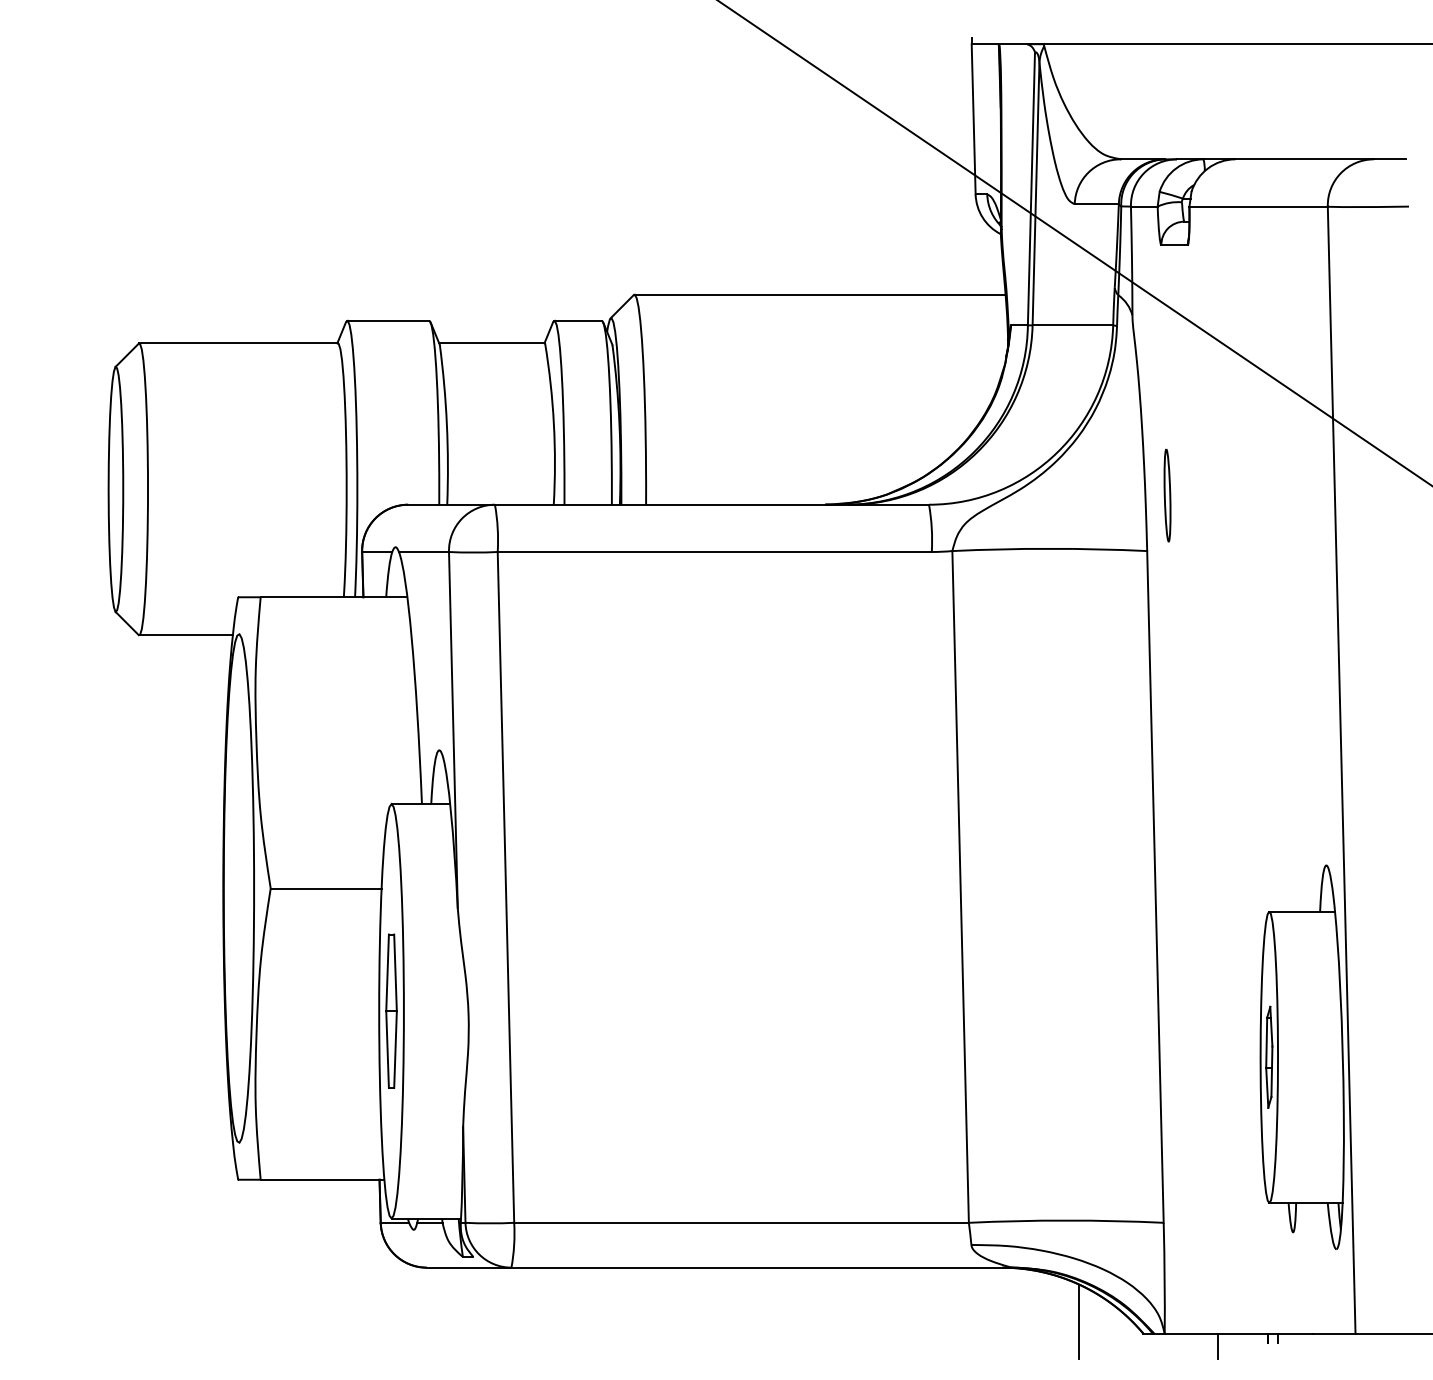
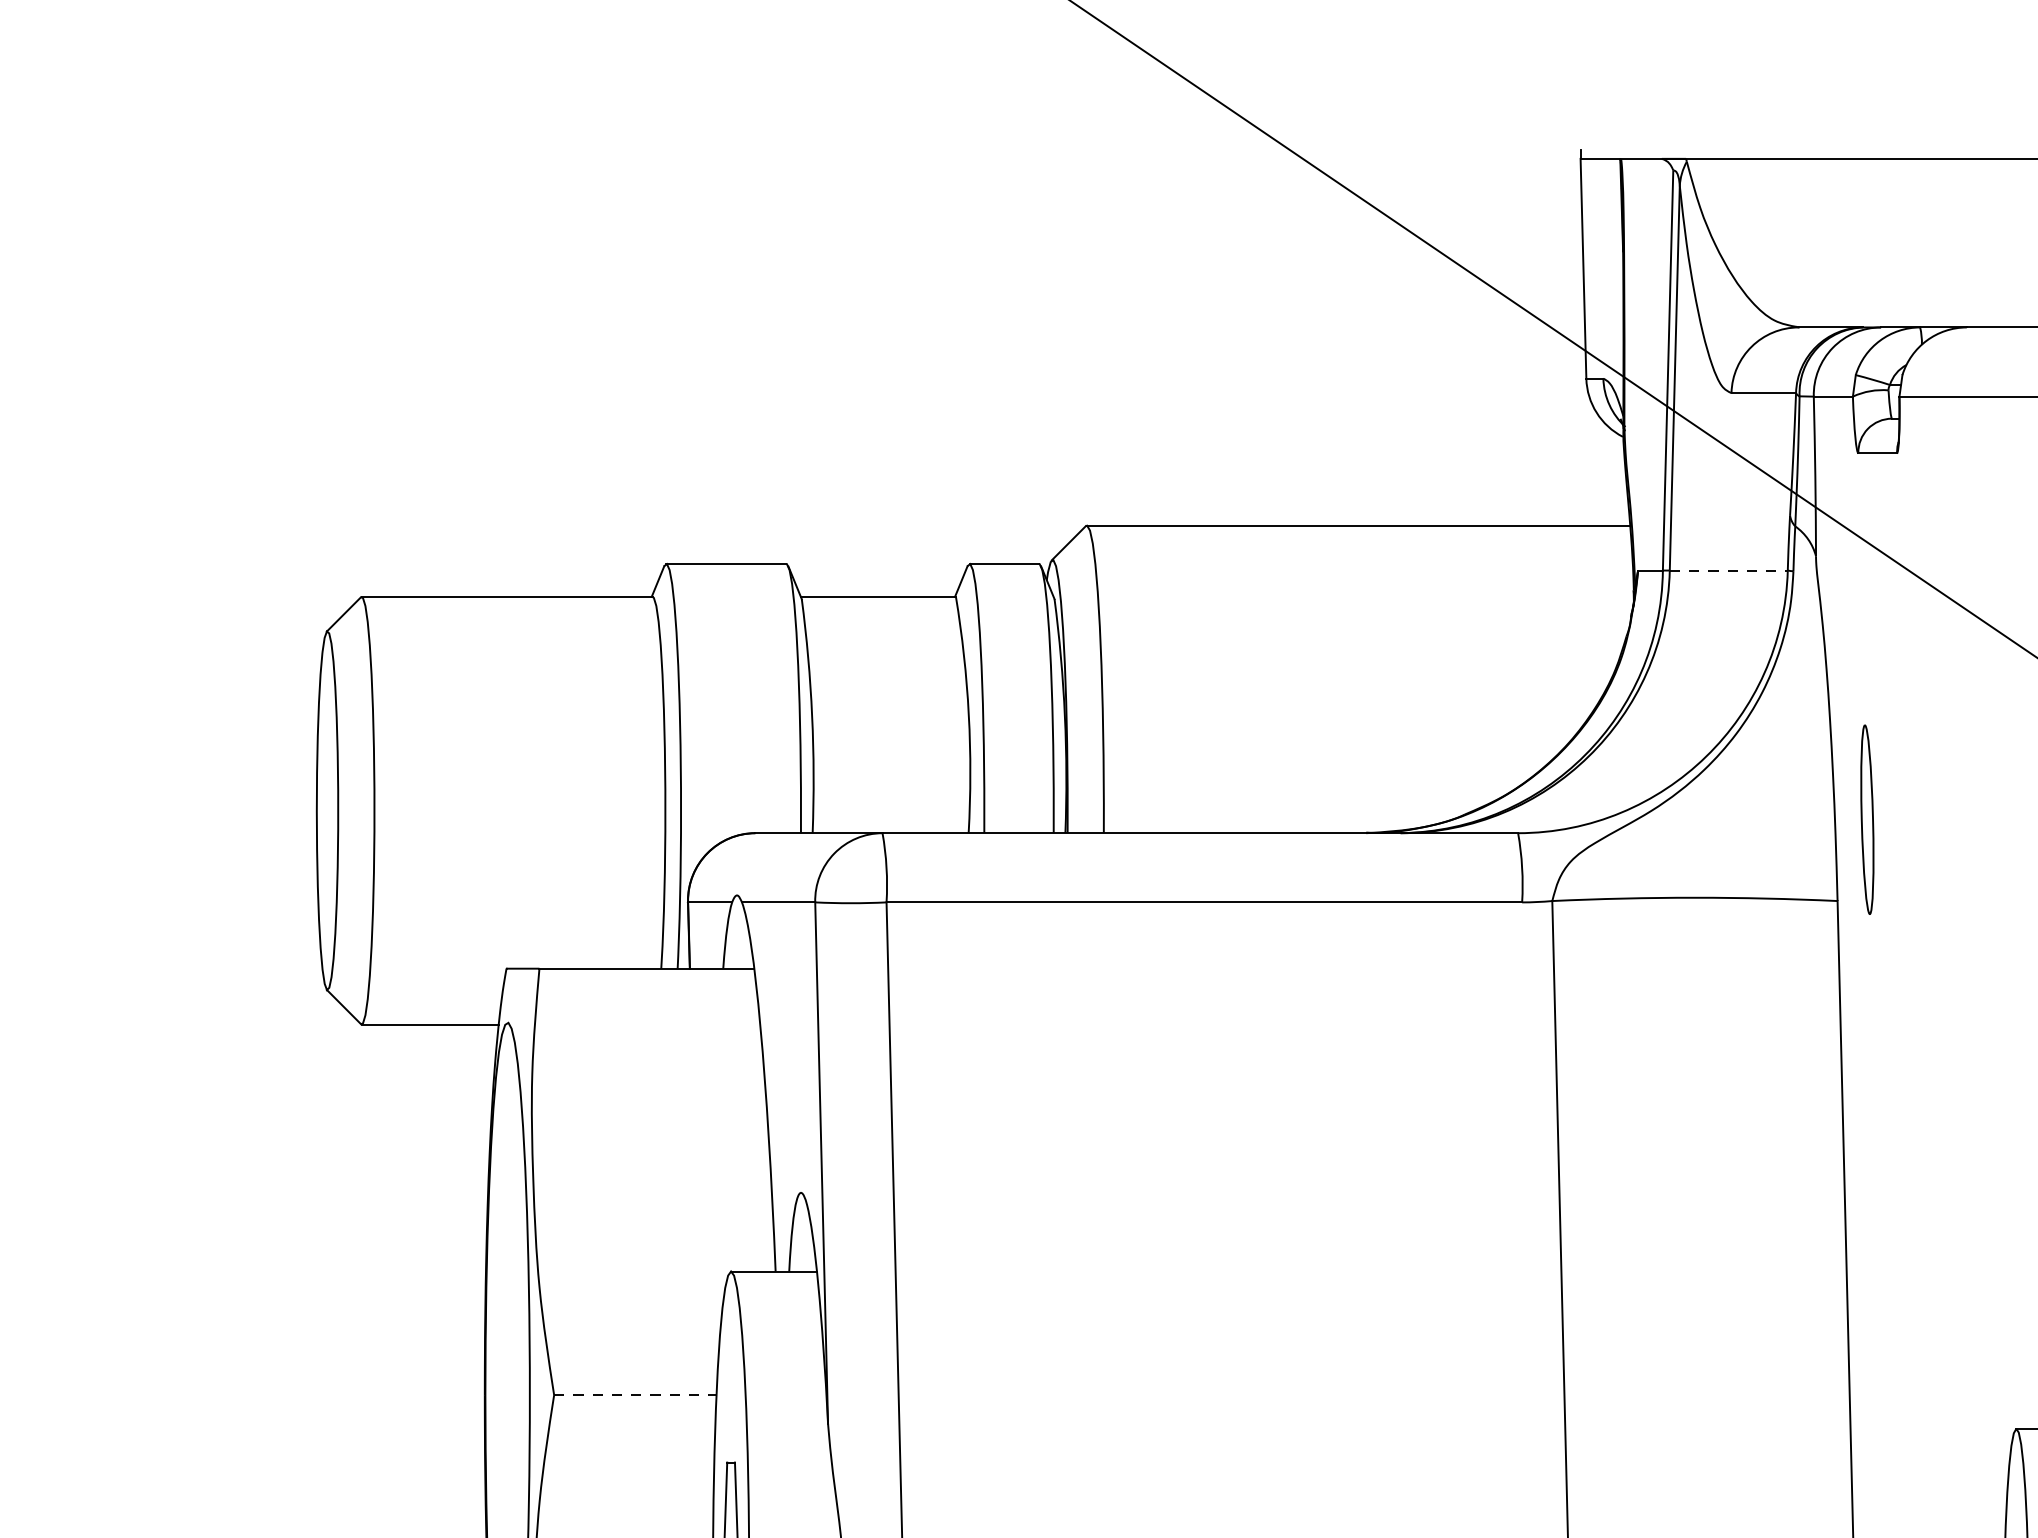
line: (1073, 325) -> (1729, 570), solid -> dashed
part: (1167, 495) -> (1867, 819), size x1.4
line: (326, 888) -> (635, 1395), solid -> dashed

